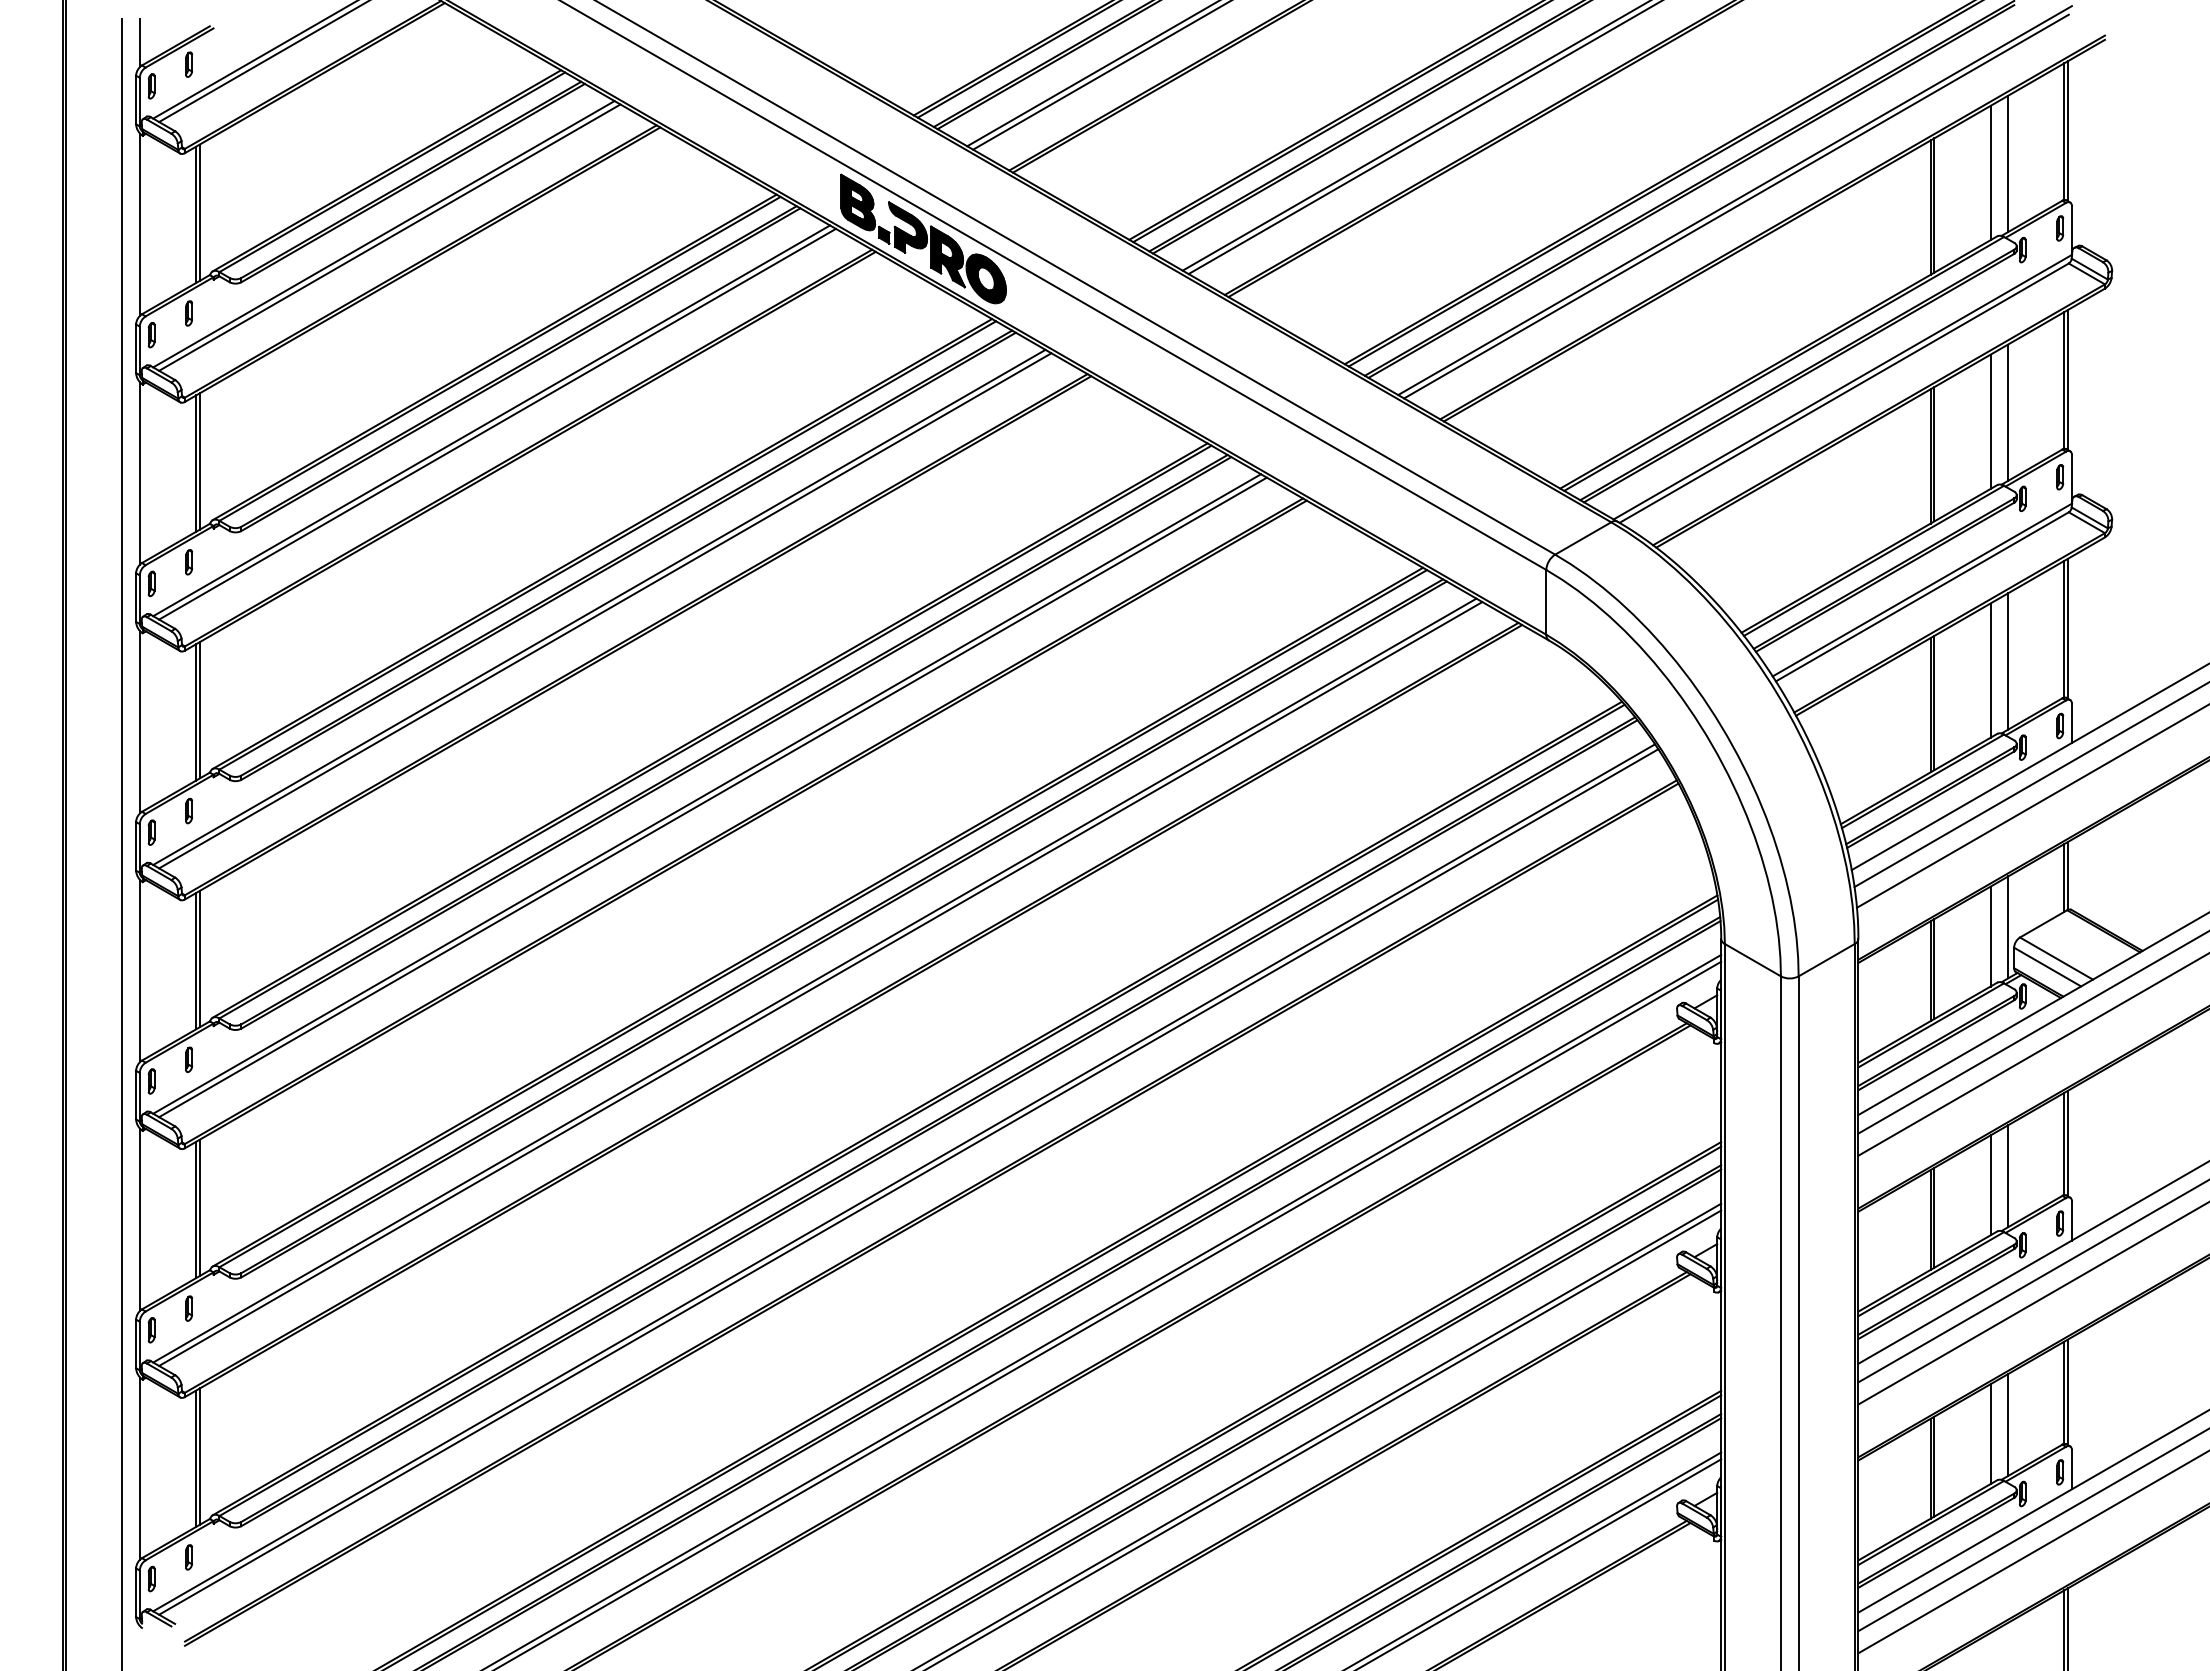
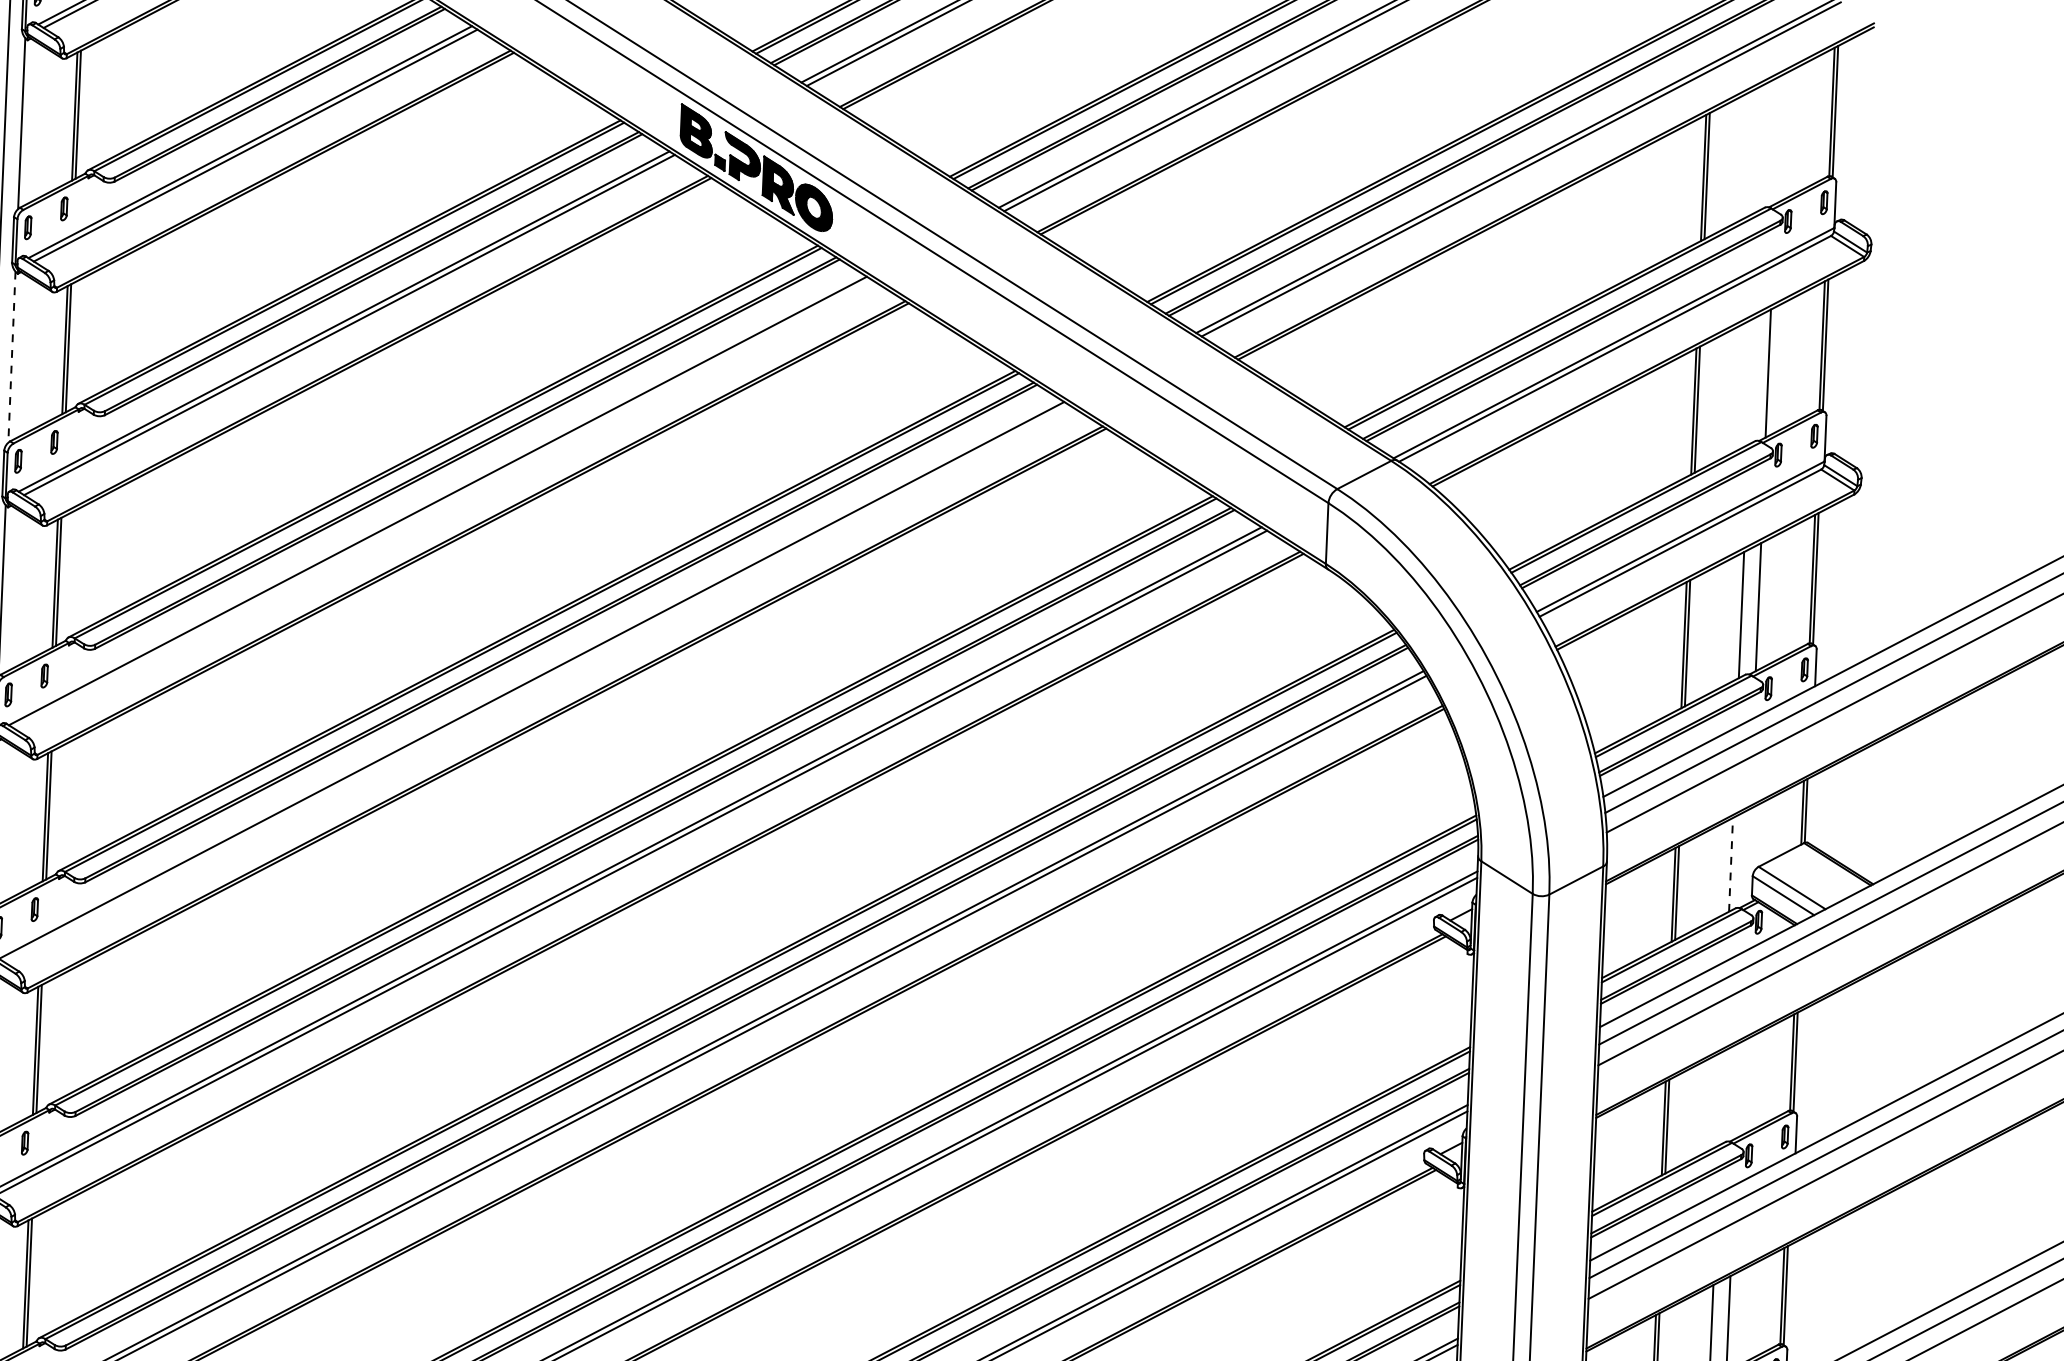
line: (2008, 163) -> (1778, 139), removed
line: (1990, 172) -> (1761, 147), removed
line: (1990, 421) -> (1751, 381), removed
line: (140, 473) -> (12, 357), solid -> dashed
line: (605, 610) -> (443, 504), removed
line: (712, 797) -> (536, 683), removed
line: (2008, 927) -> (1748, 856), removed
line: (1990, 936) -> (1731, 864), solid -> dashed
line: (2008, 1176) -> (1738, 1090), removed
line: (1990, 1185) -> (1721, 1098), removed

